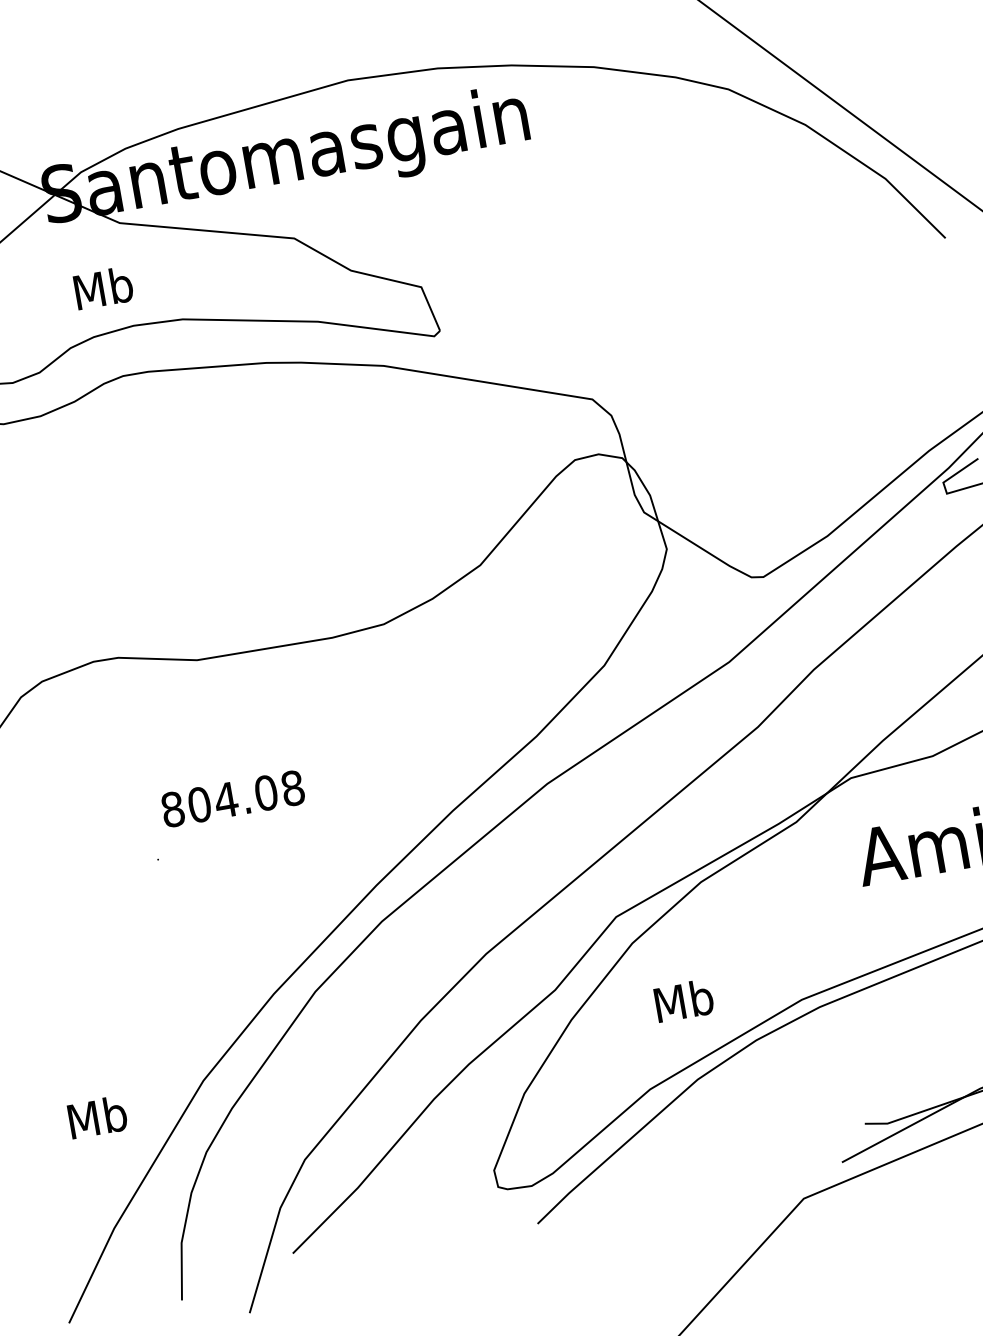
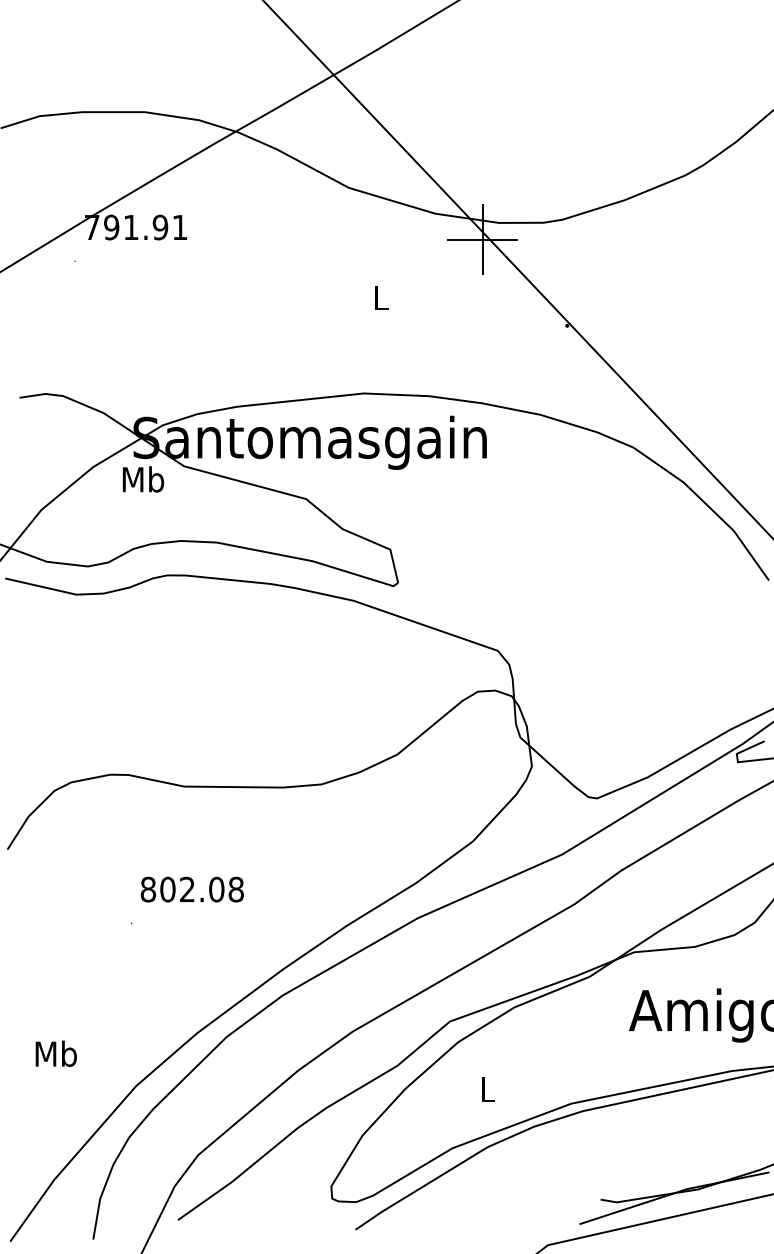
text: (103, 288) -> (143, 479), moved
text: (226, 798) -> (187, 888), 804.08 -> 802.08
text: (683, 1000) -> (487, 1089), Mb -> L
text: (96, 1116) -> (55, 1053), moved

